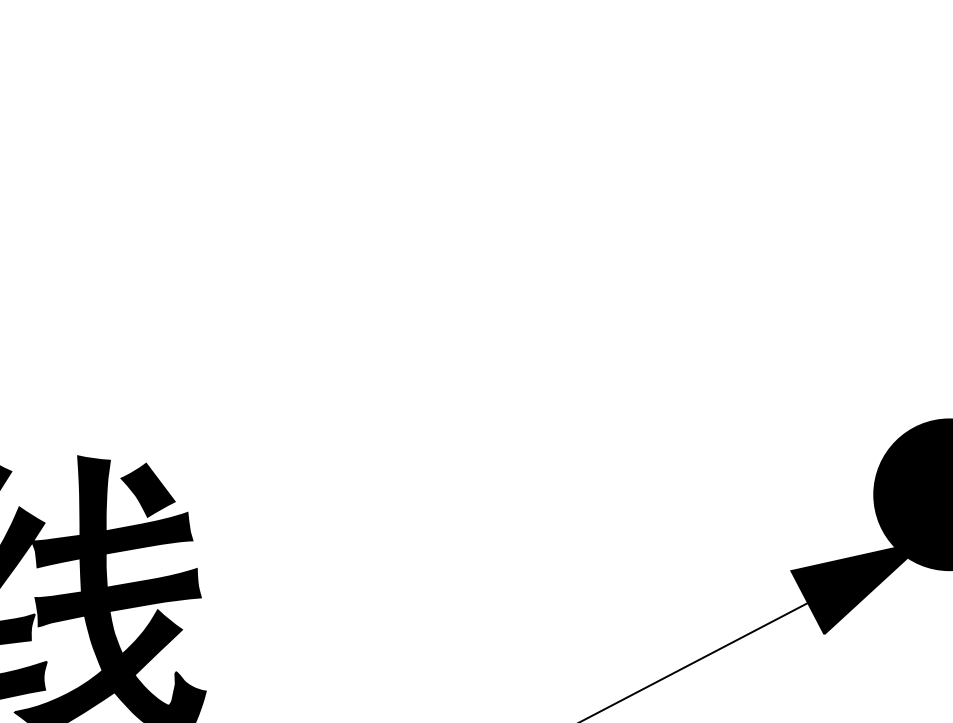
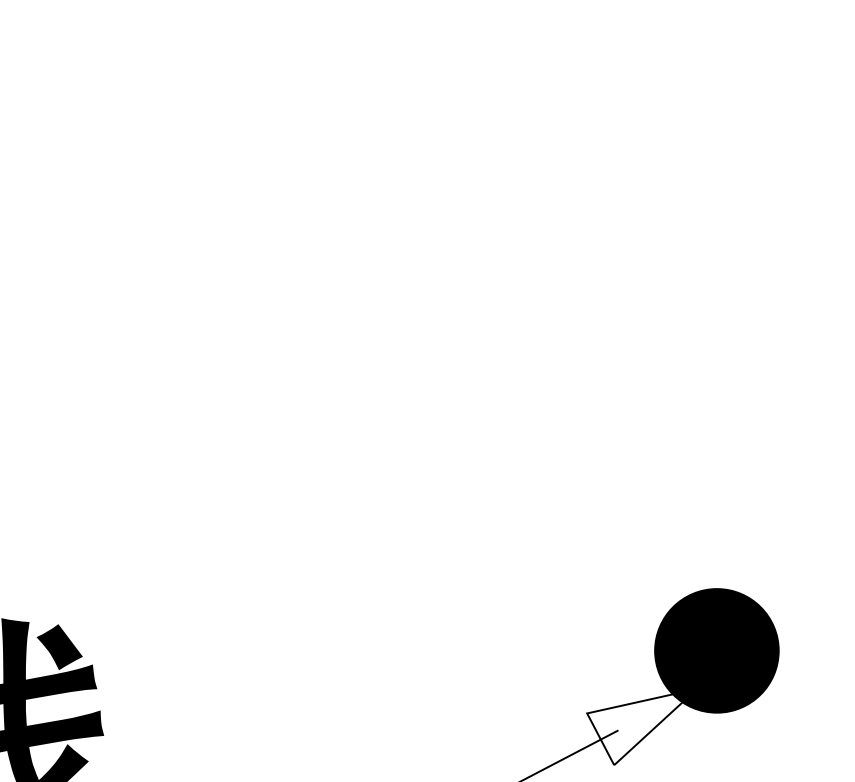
fill: (858, 587) -> (642, 726), removed

